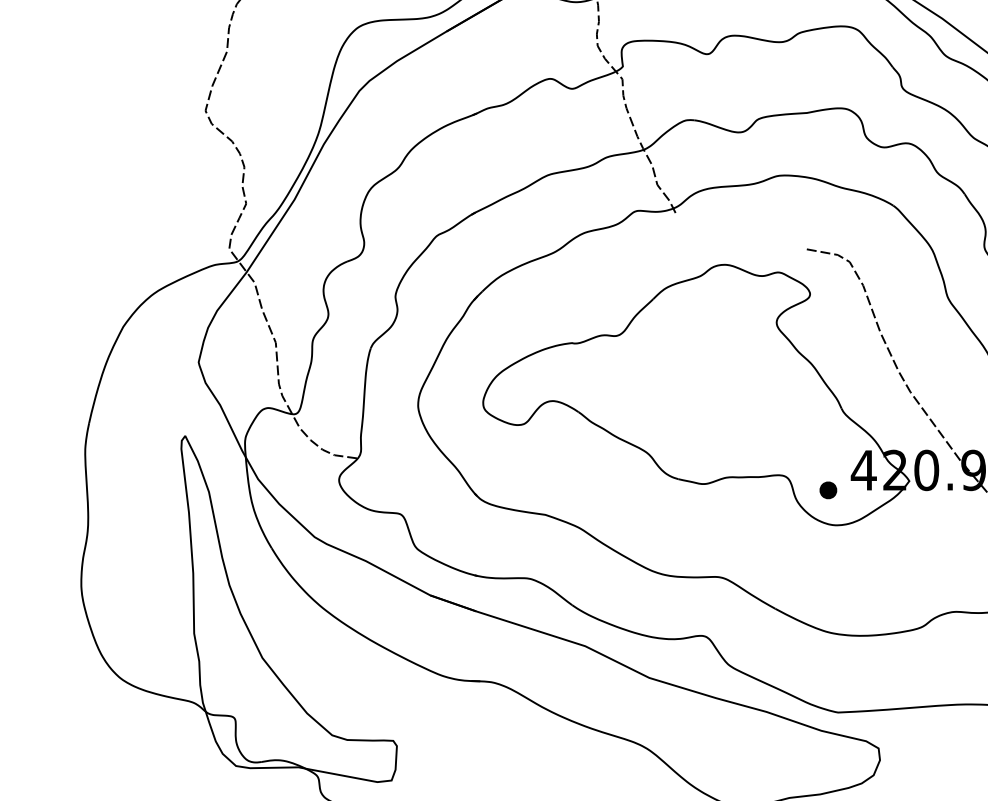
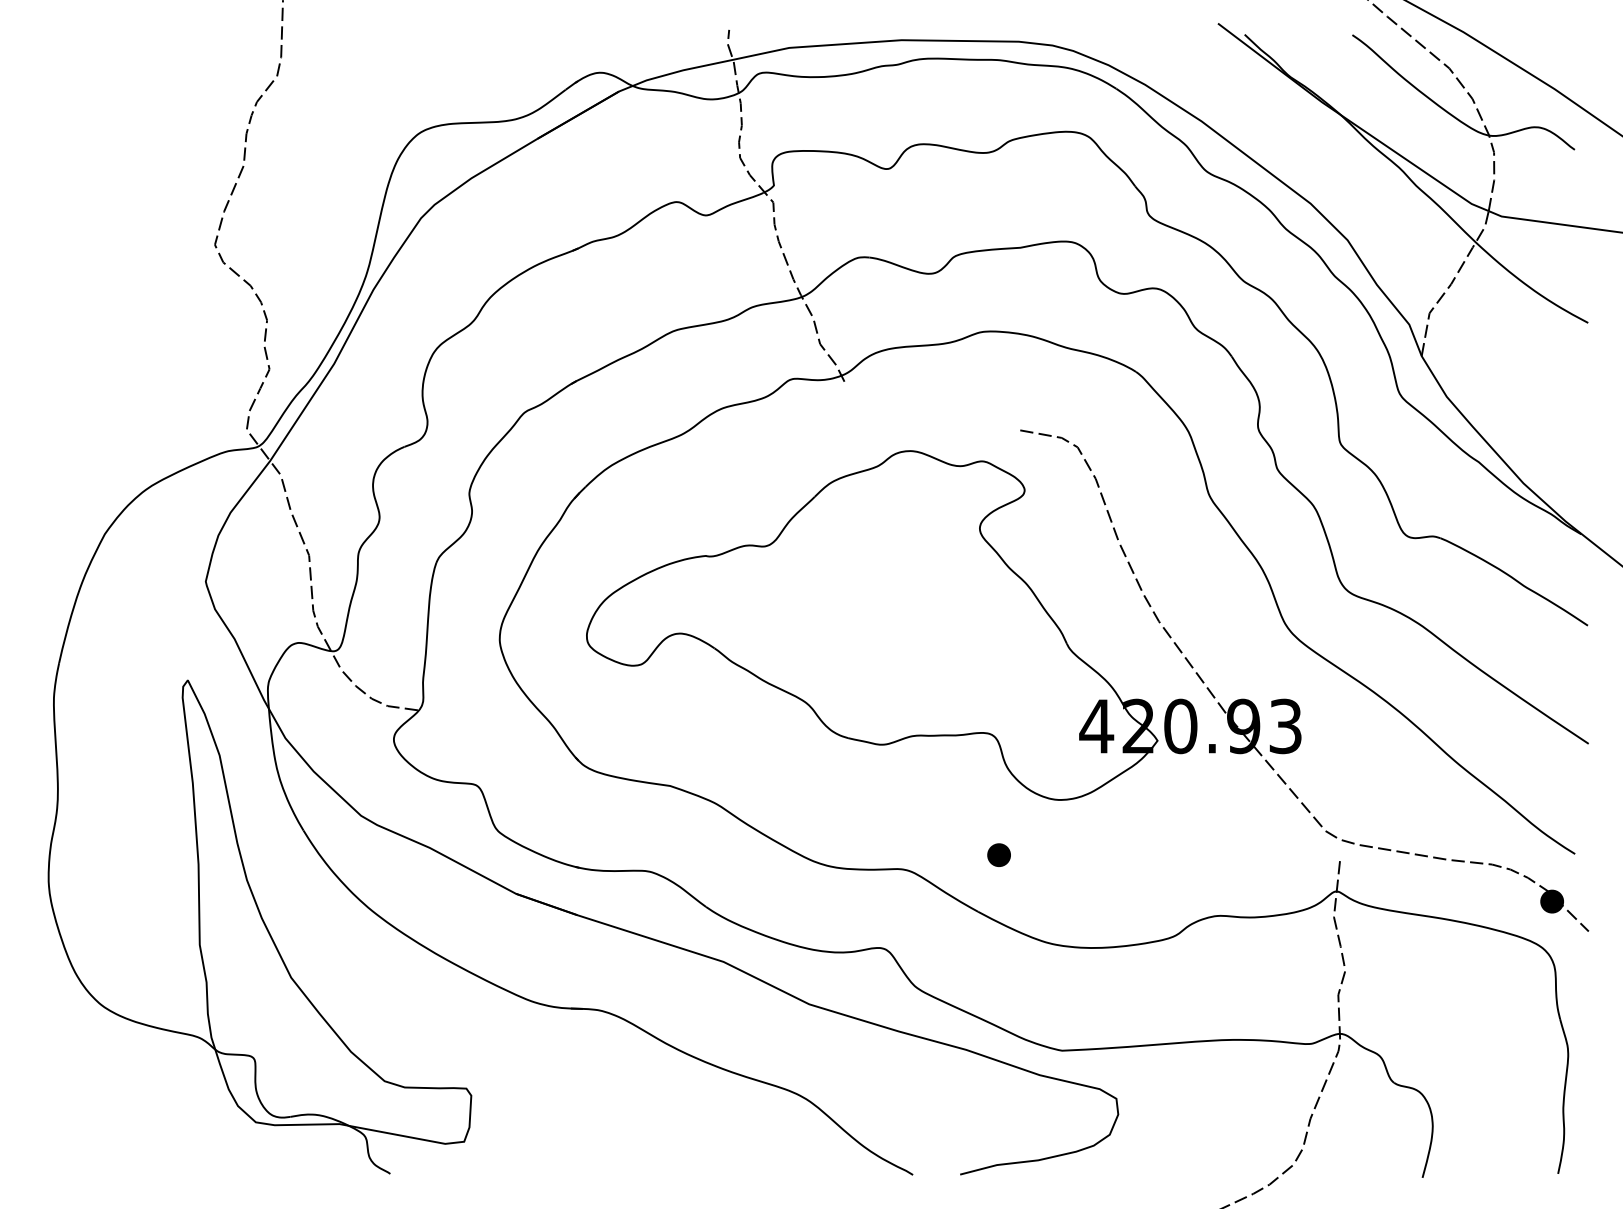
part: (827, 489) -> (998, 854), moved

